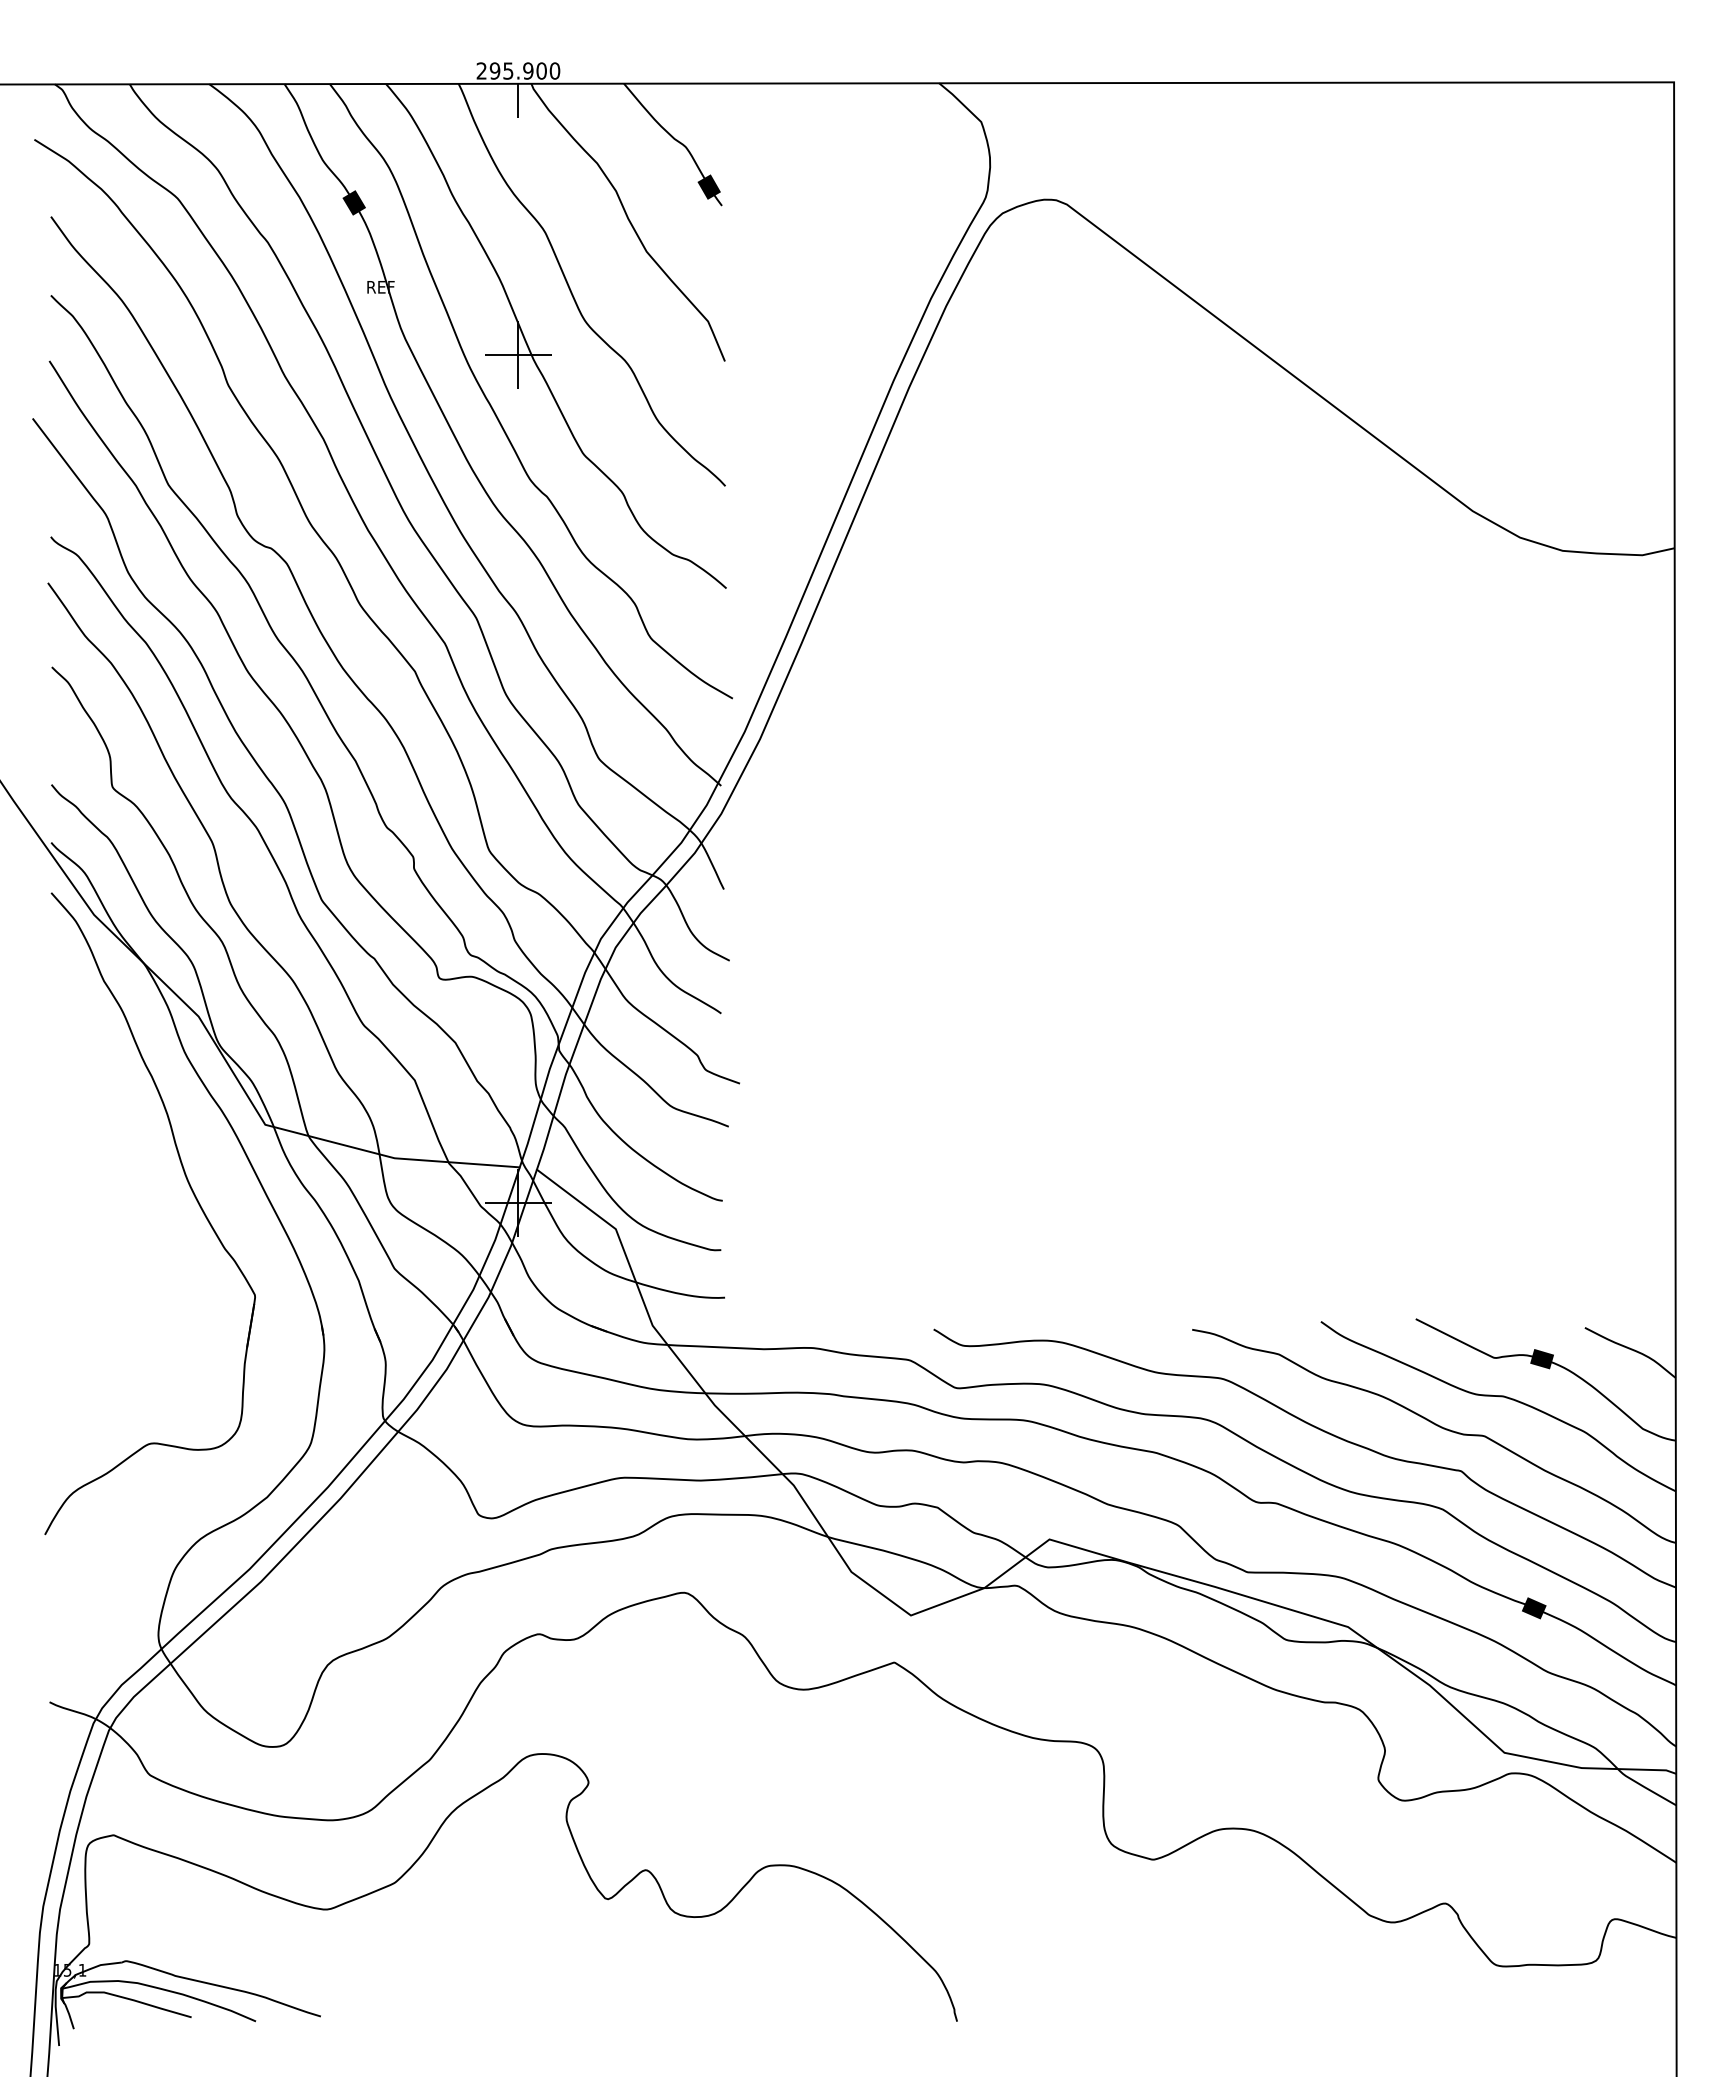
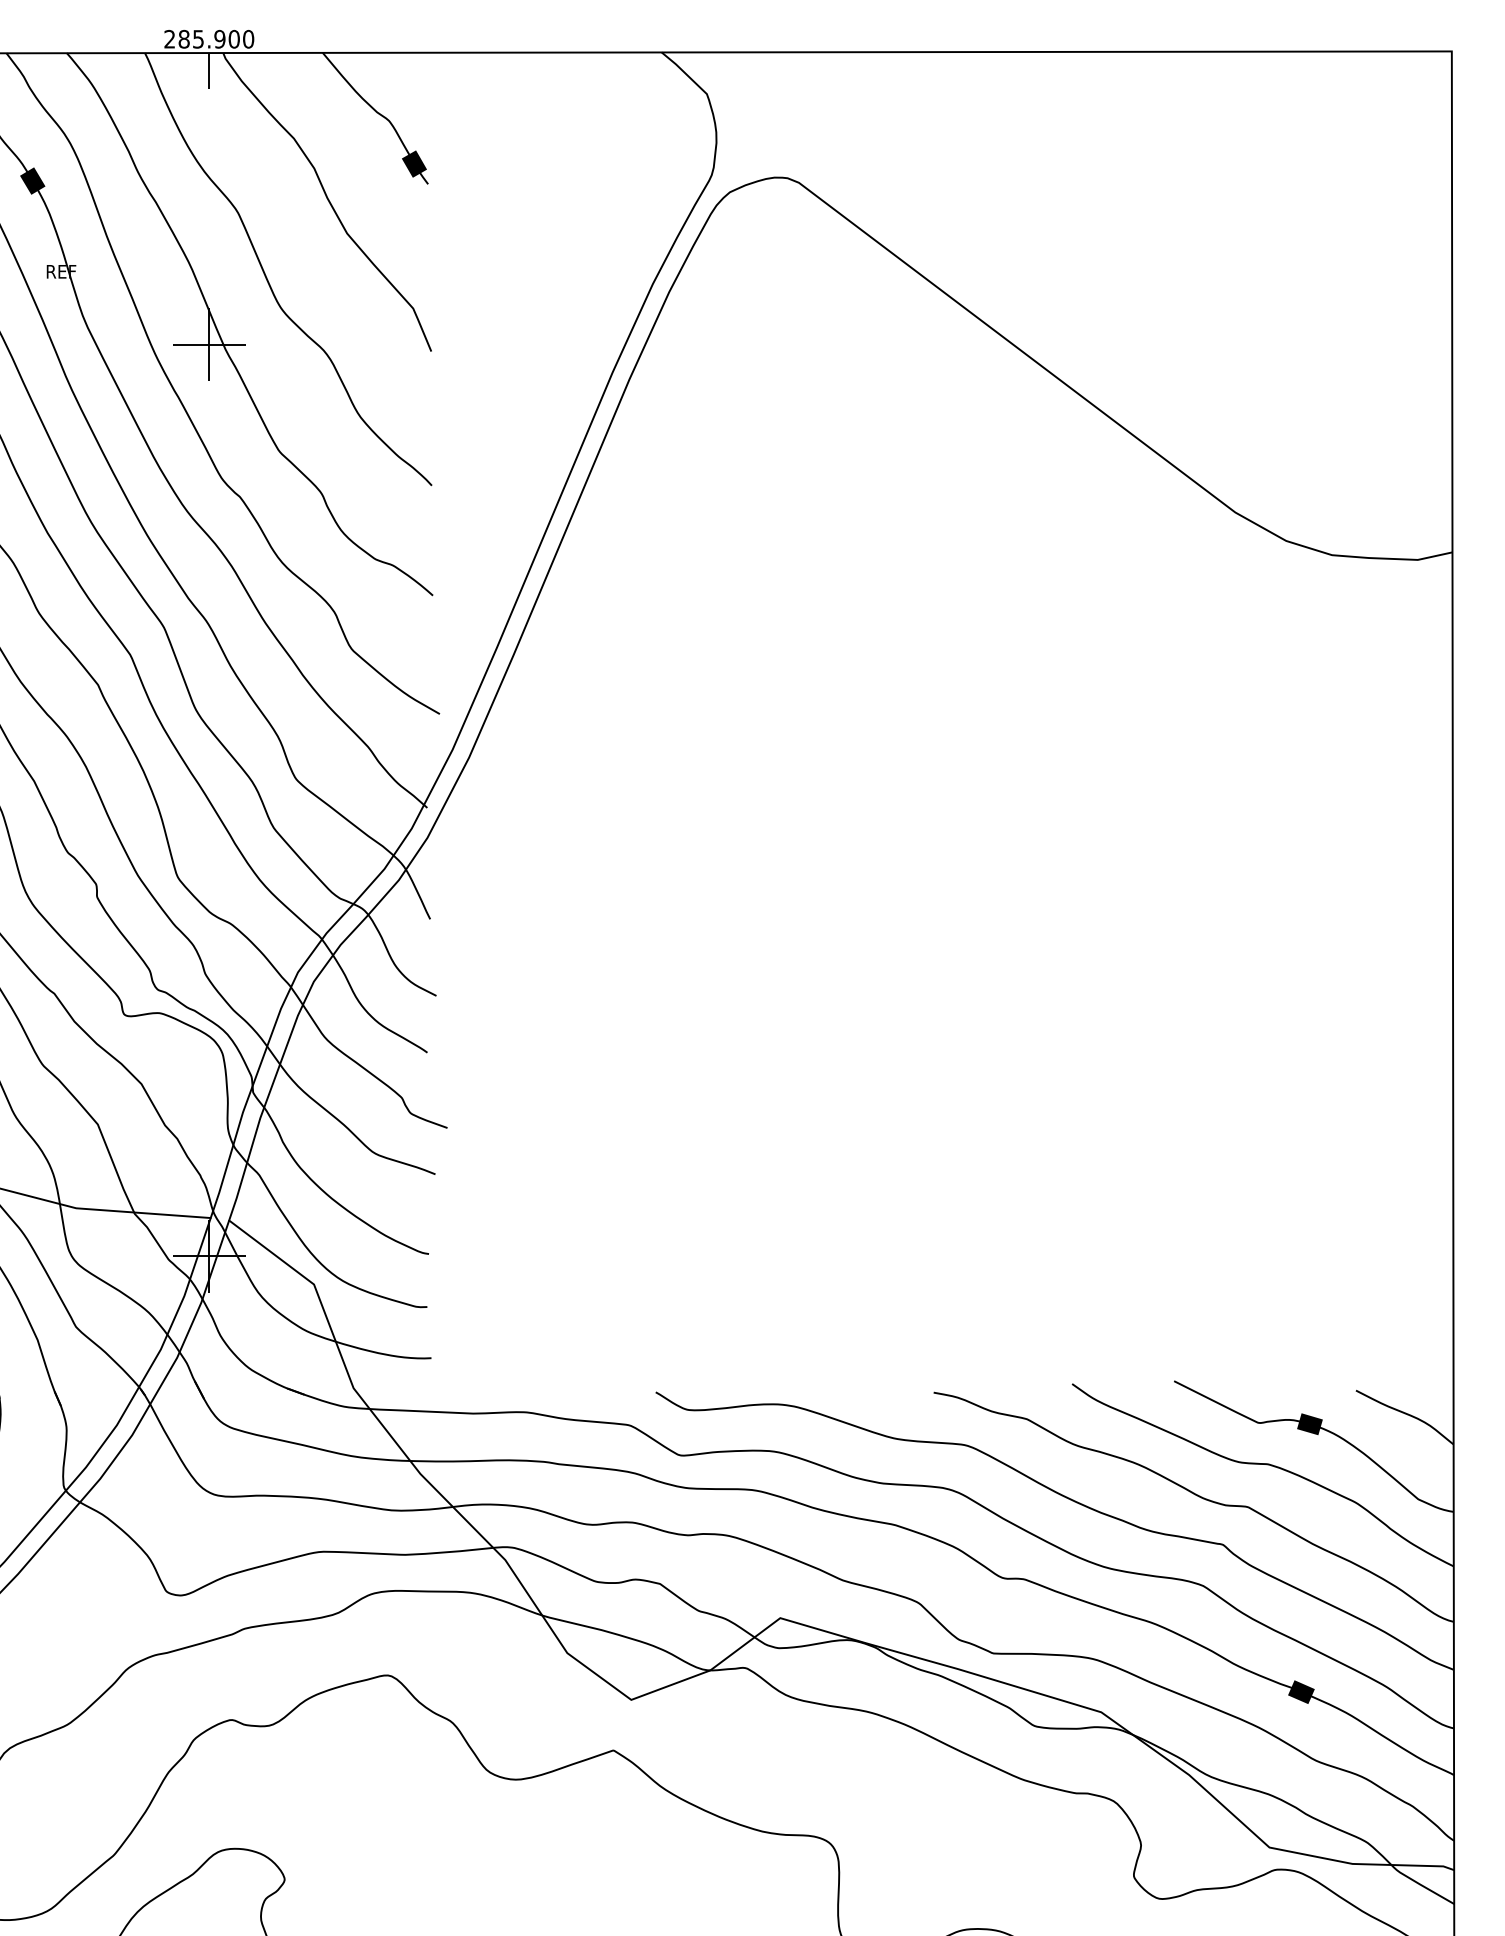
text: (494, 70) -> (183, 38), 295.900 -> 285.900

